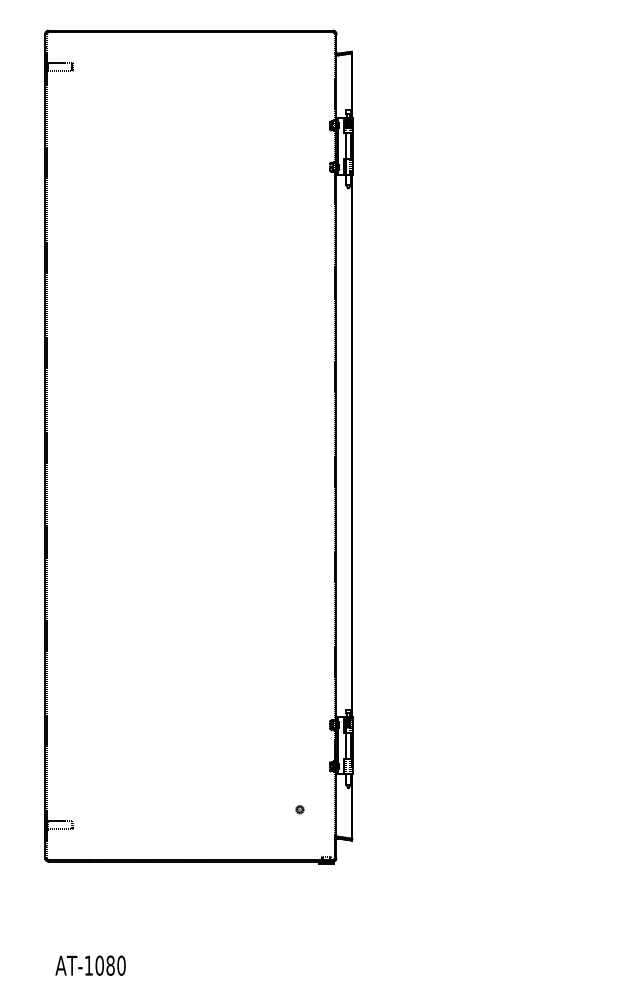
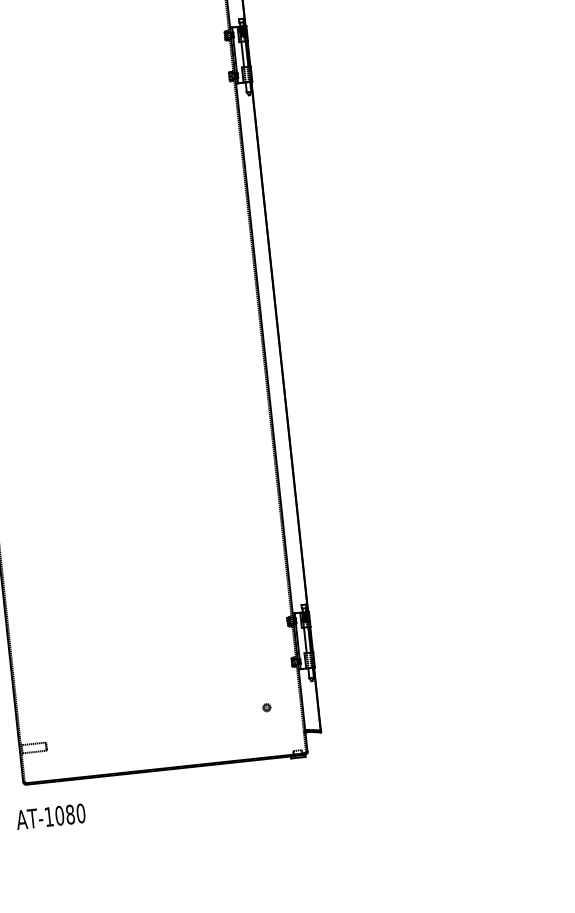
text: (90, 965) -> (50, 816), moved

